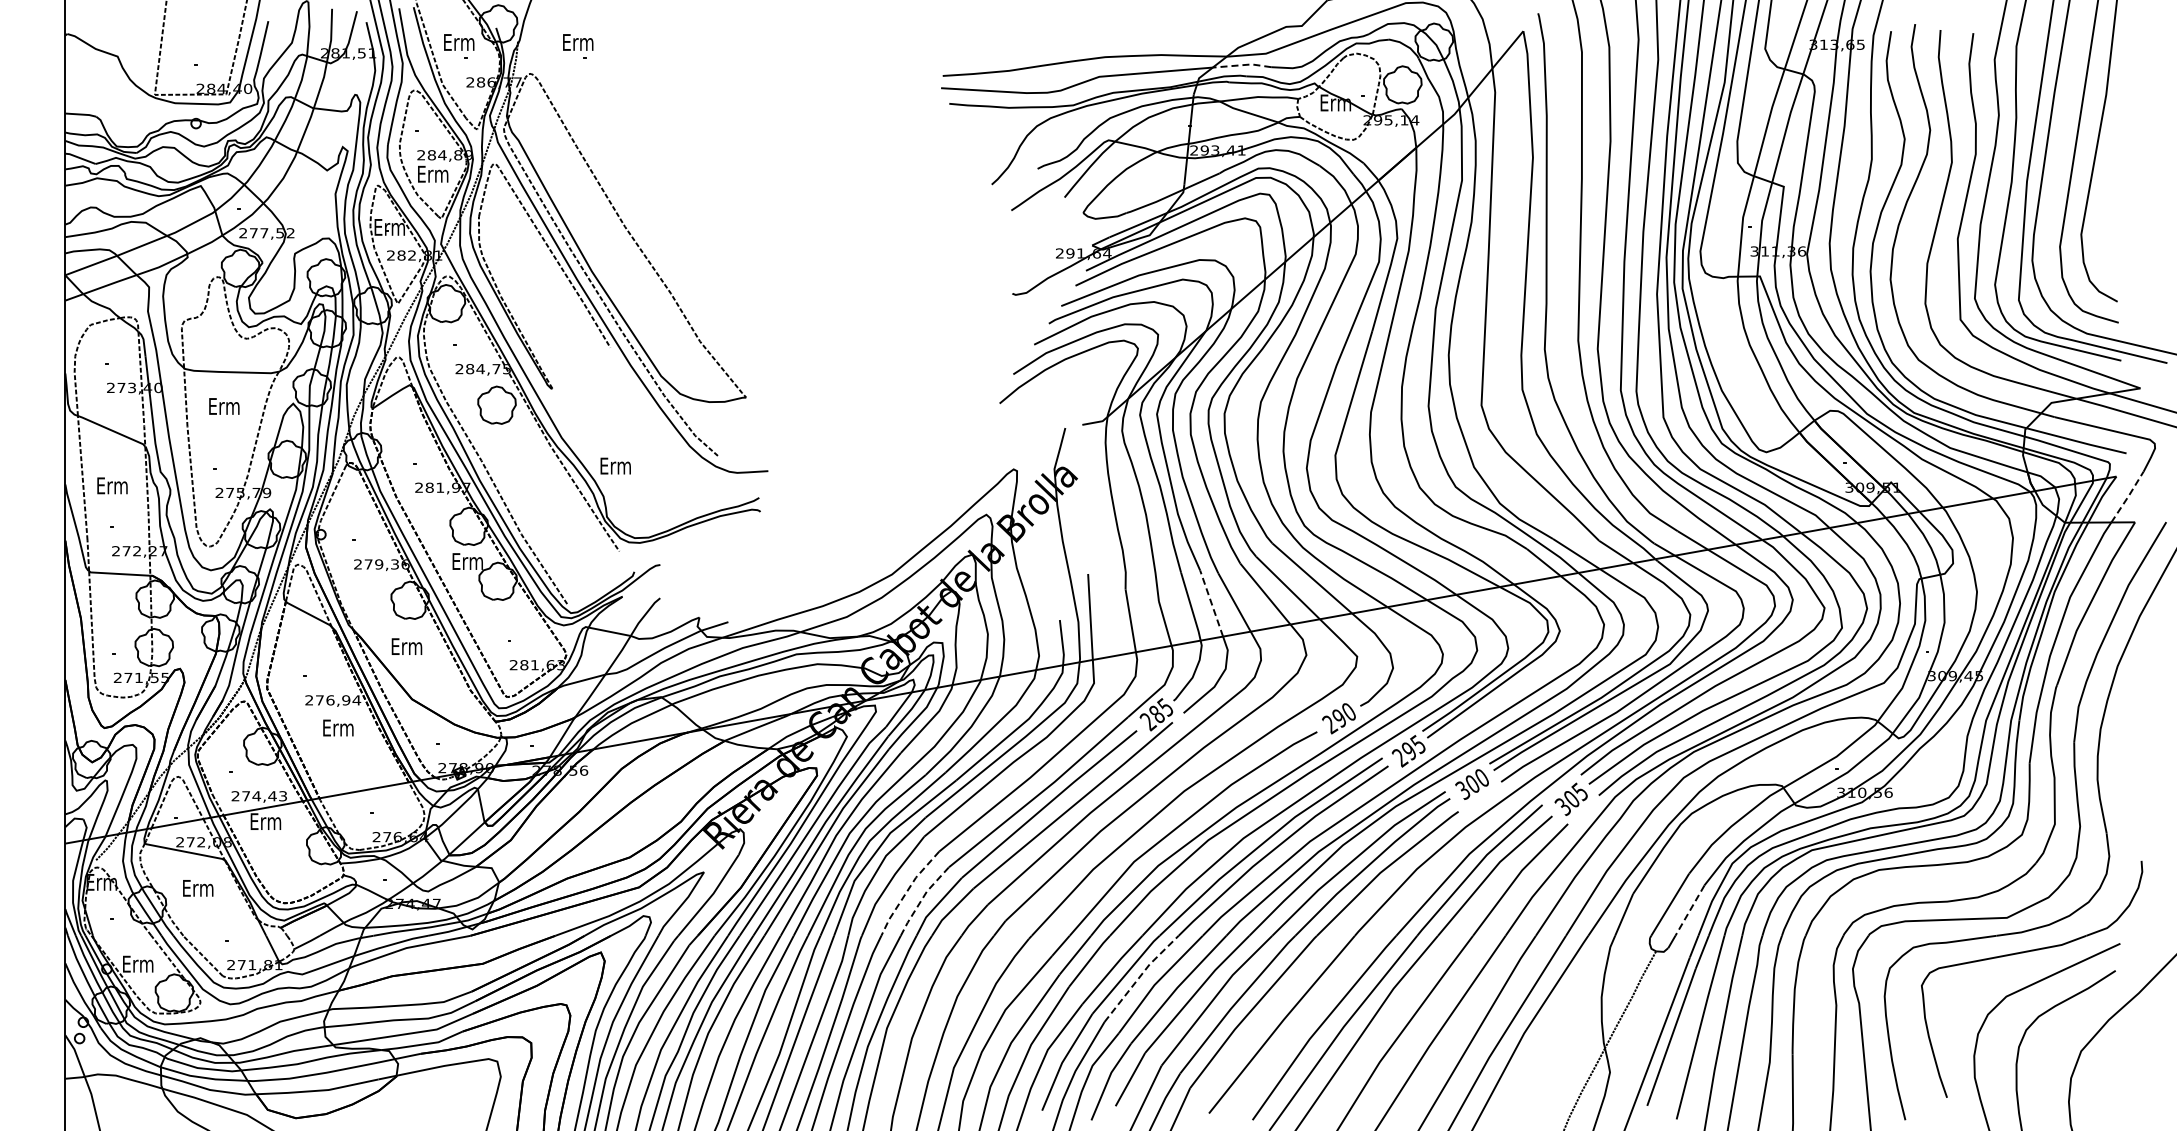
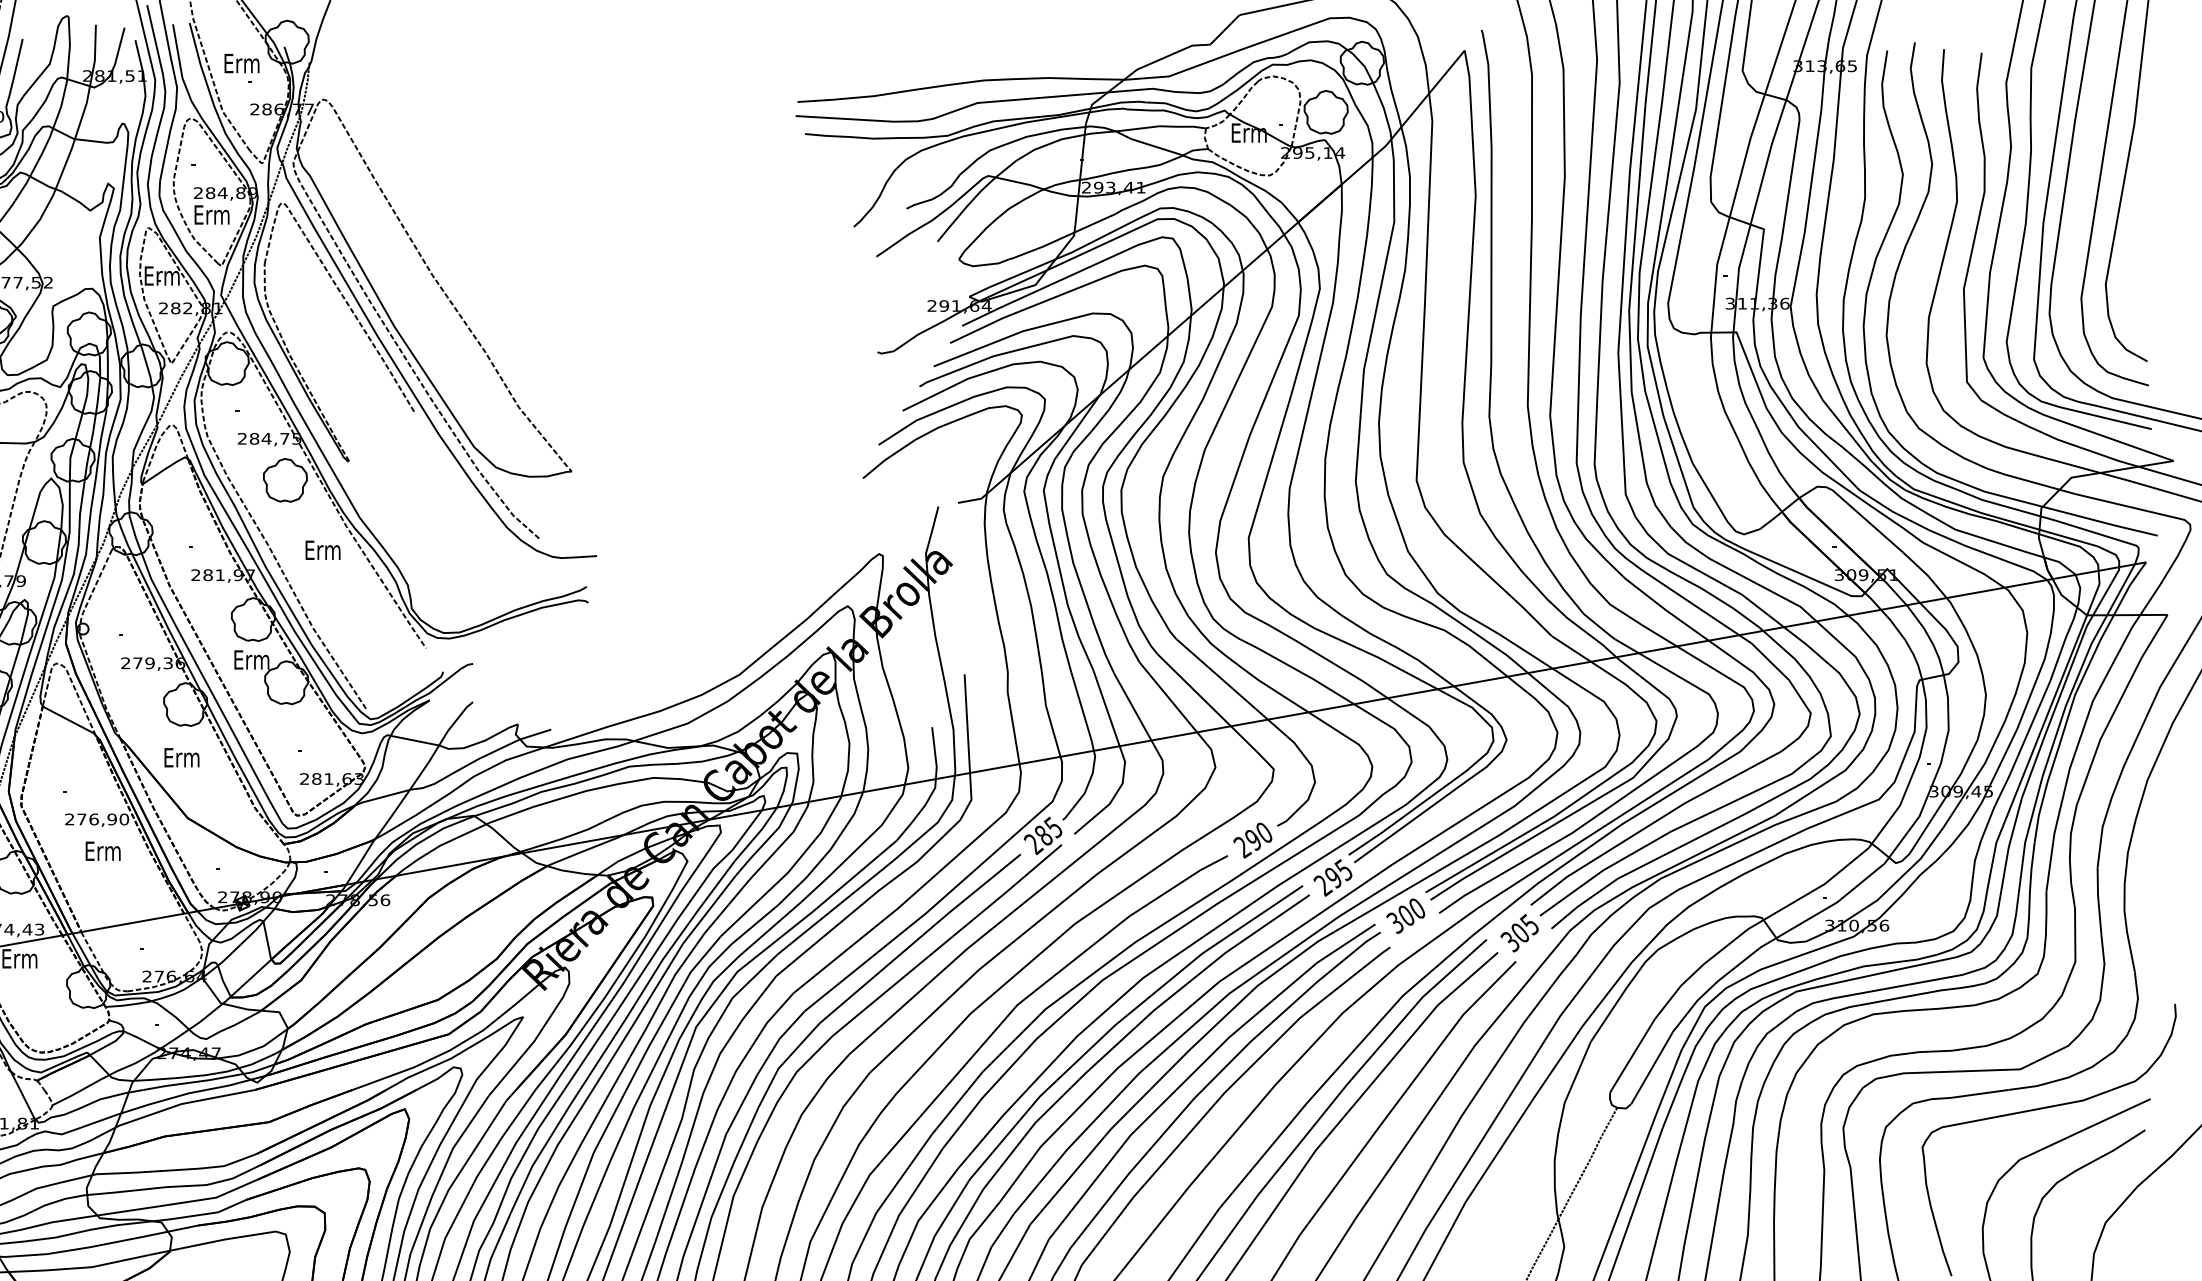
part: (578, 46) -> (379, 68), removed
line: (1242, 65) -> (1141, 90), dashed -> solid
text: (615, 465) -> (322, 549), moved
line: (2128, 496) -> (2159, 585), dashed -> solid
line: (1211, 603) -> (1106, 708), dashed -> solid
text: (356, 700) -> (123, 819), 276,94 -> 276,90
line: (906, 891) -> (755, 1039), dashed -> solid
line: (922, 898) -> (774, 1047), dashed -> solid
line: (1689, 911) -> (1655, 1062), dashed -> solid
line: (1139, 976) -> (1023, 1136), dashed -> solid

